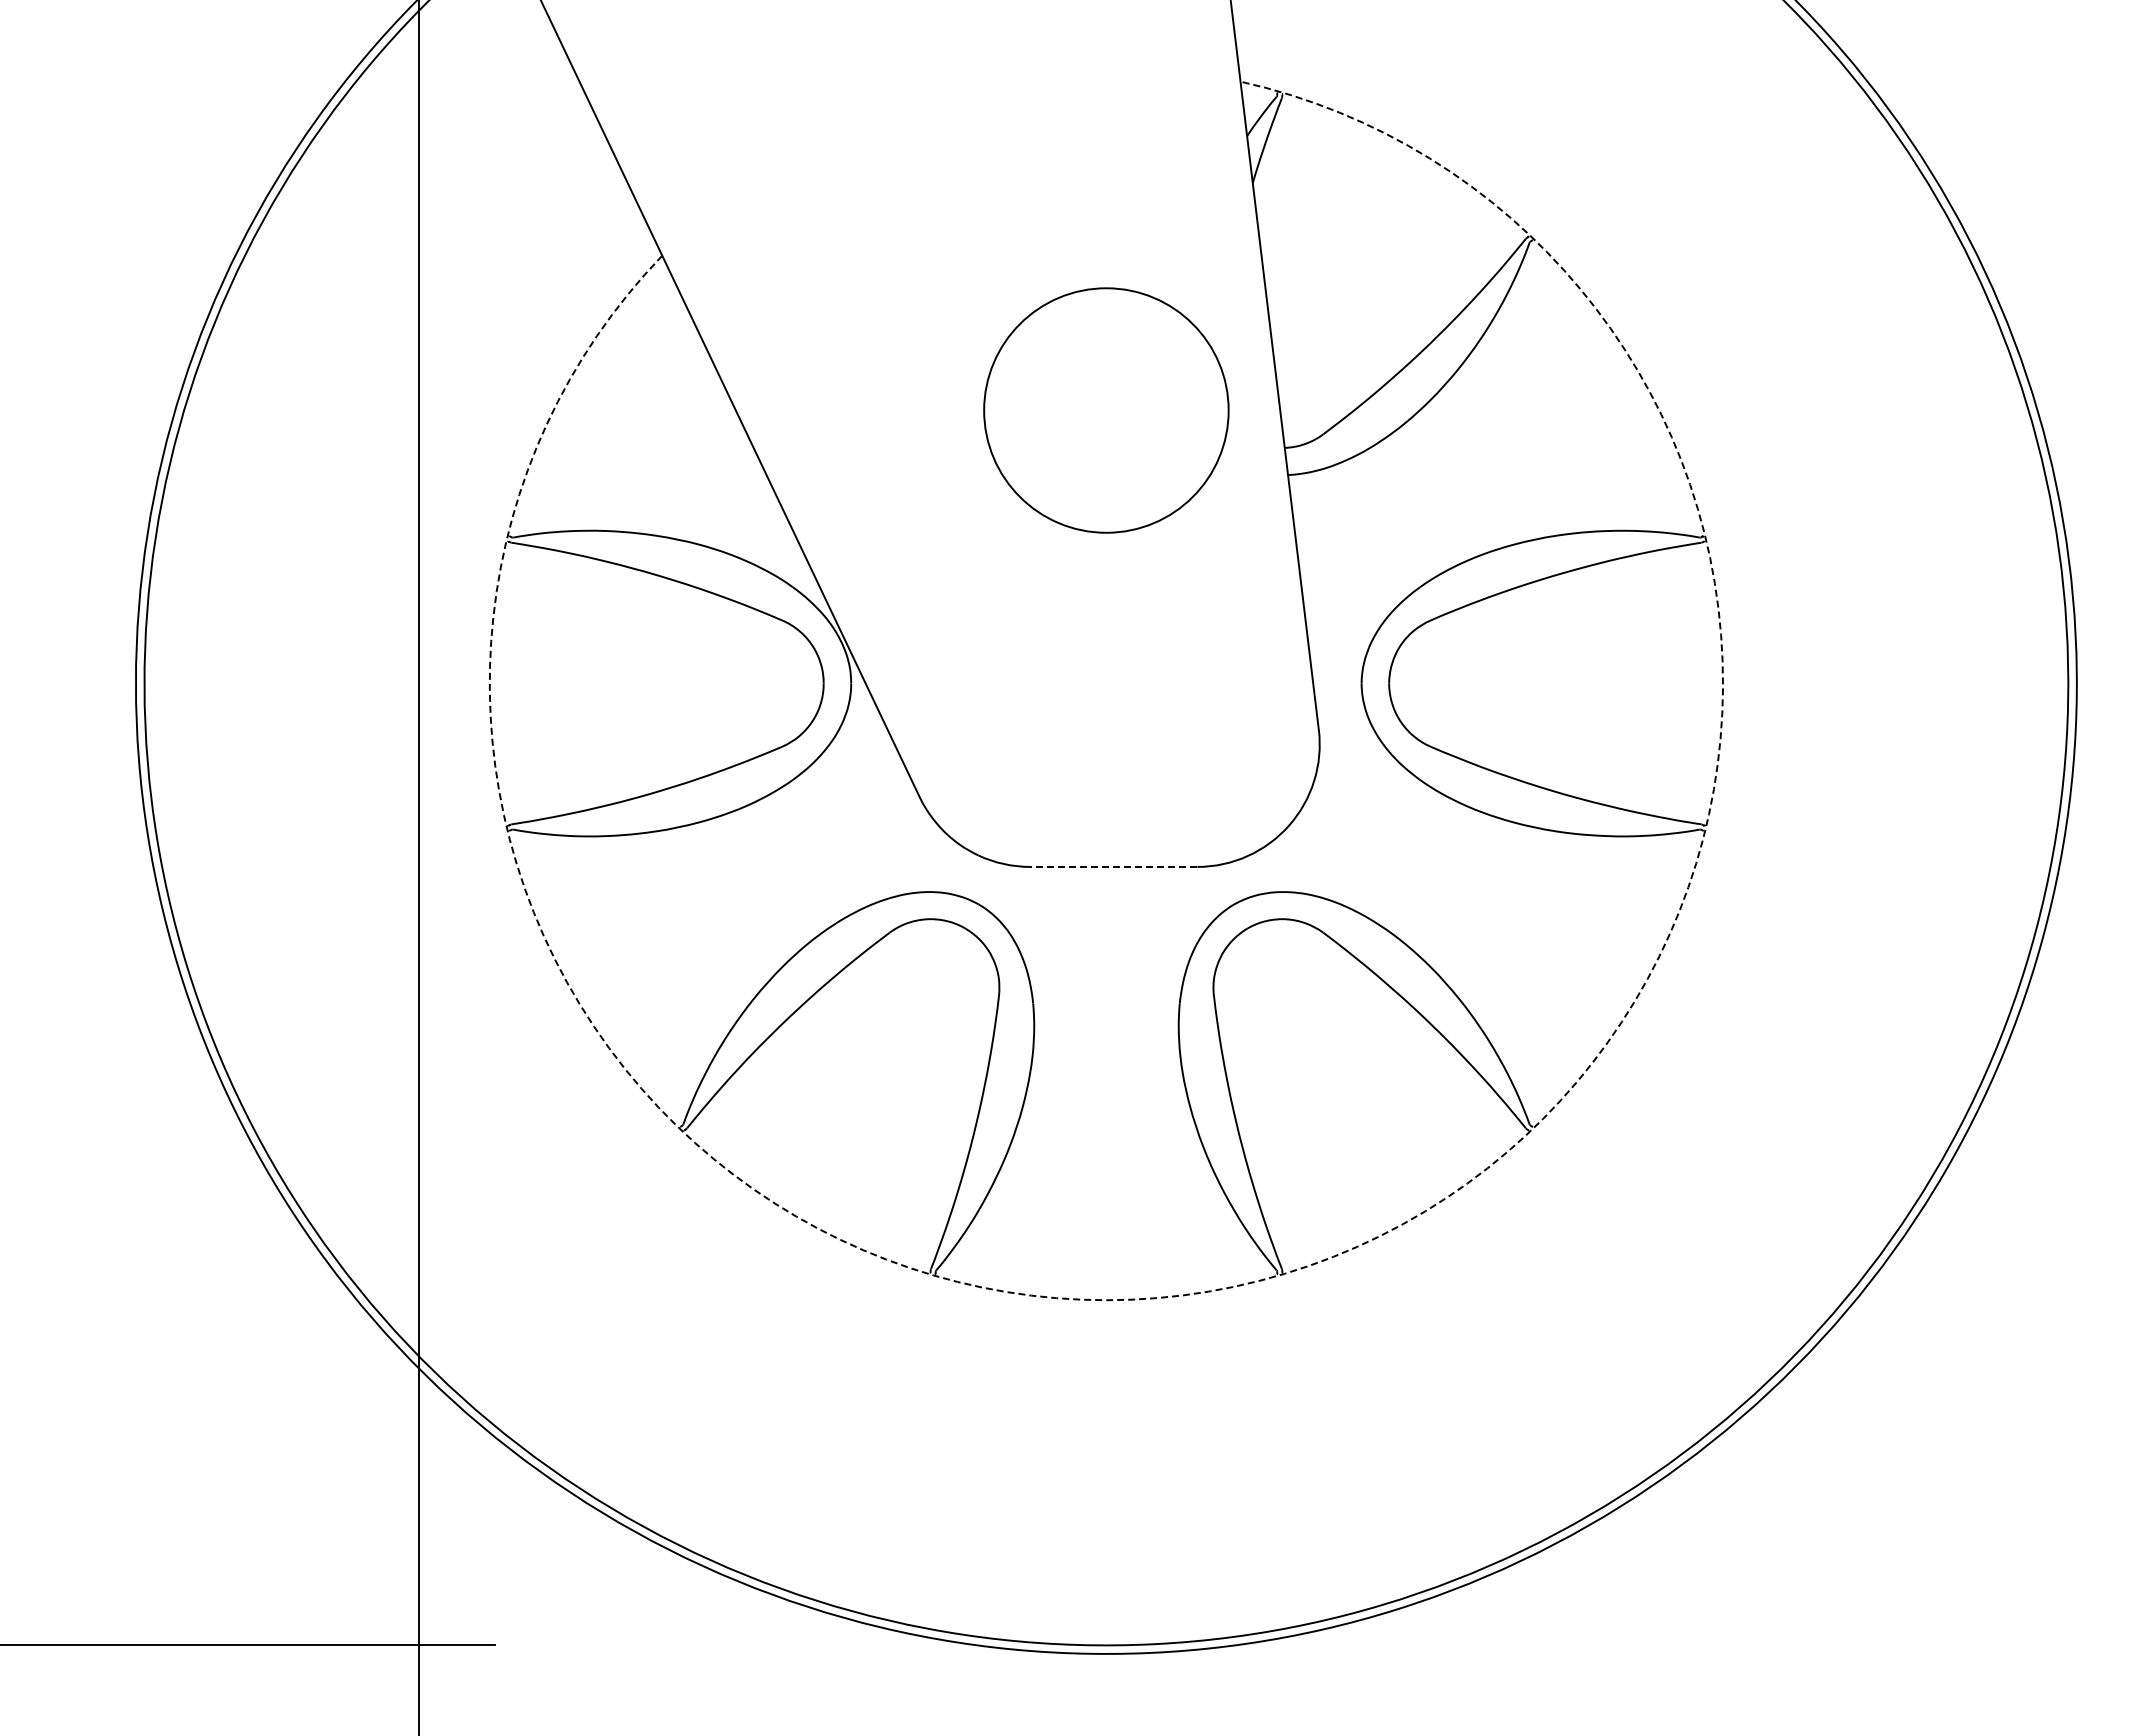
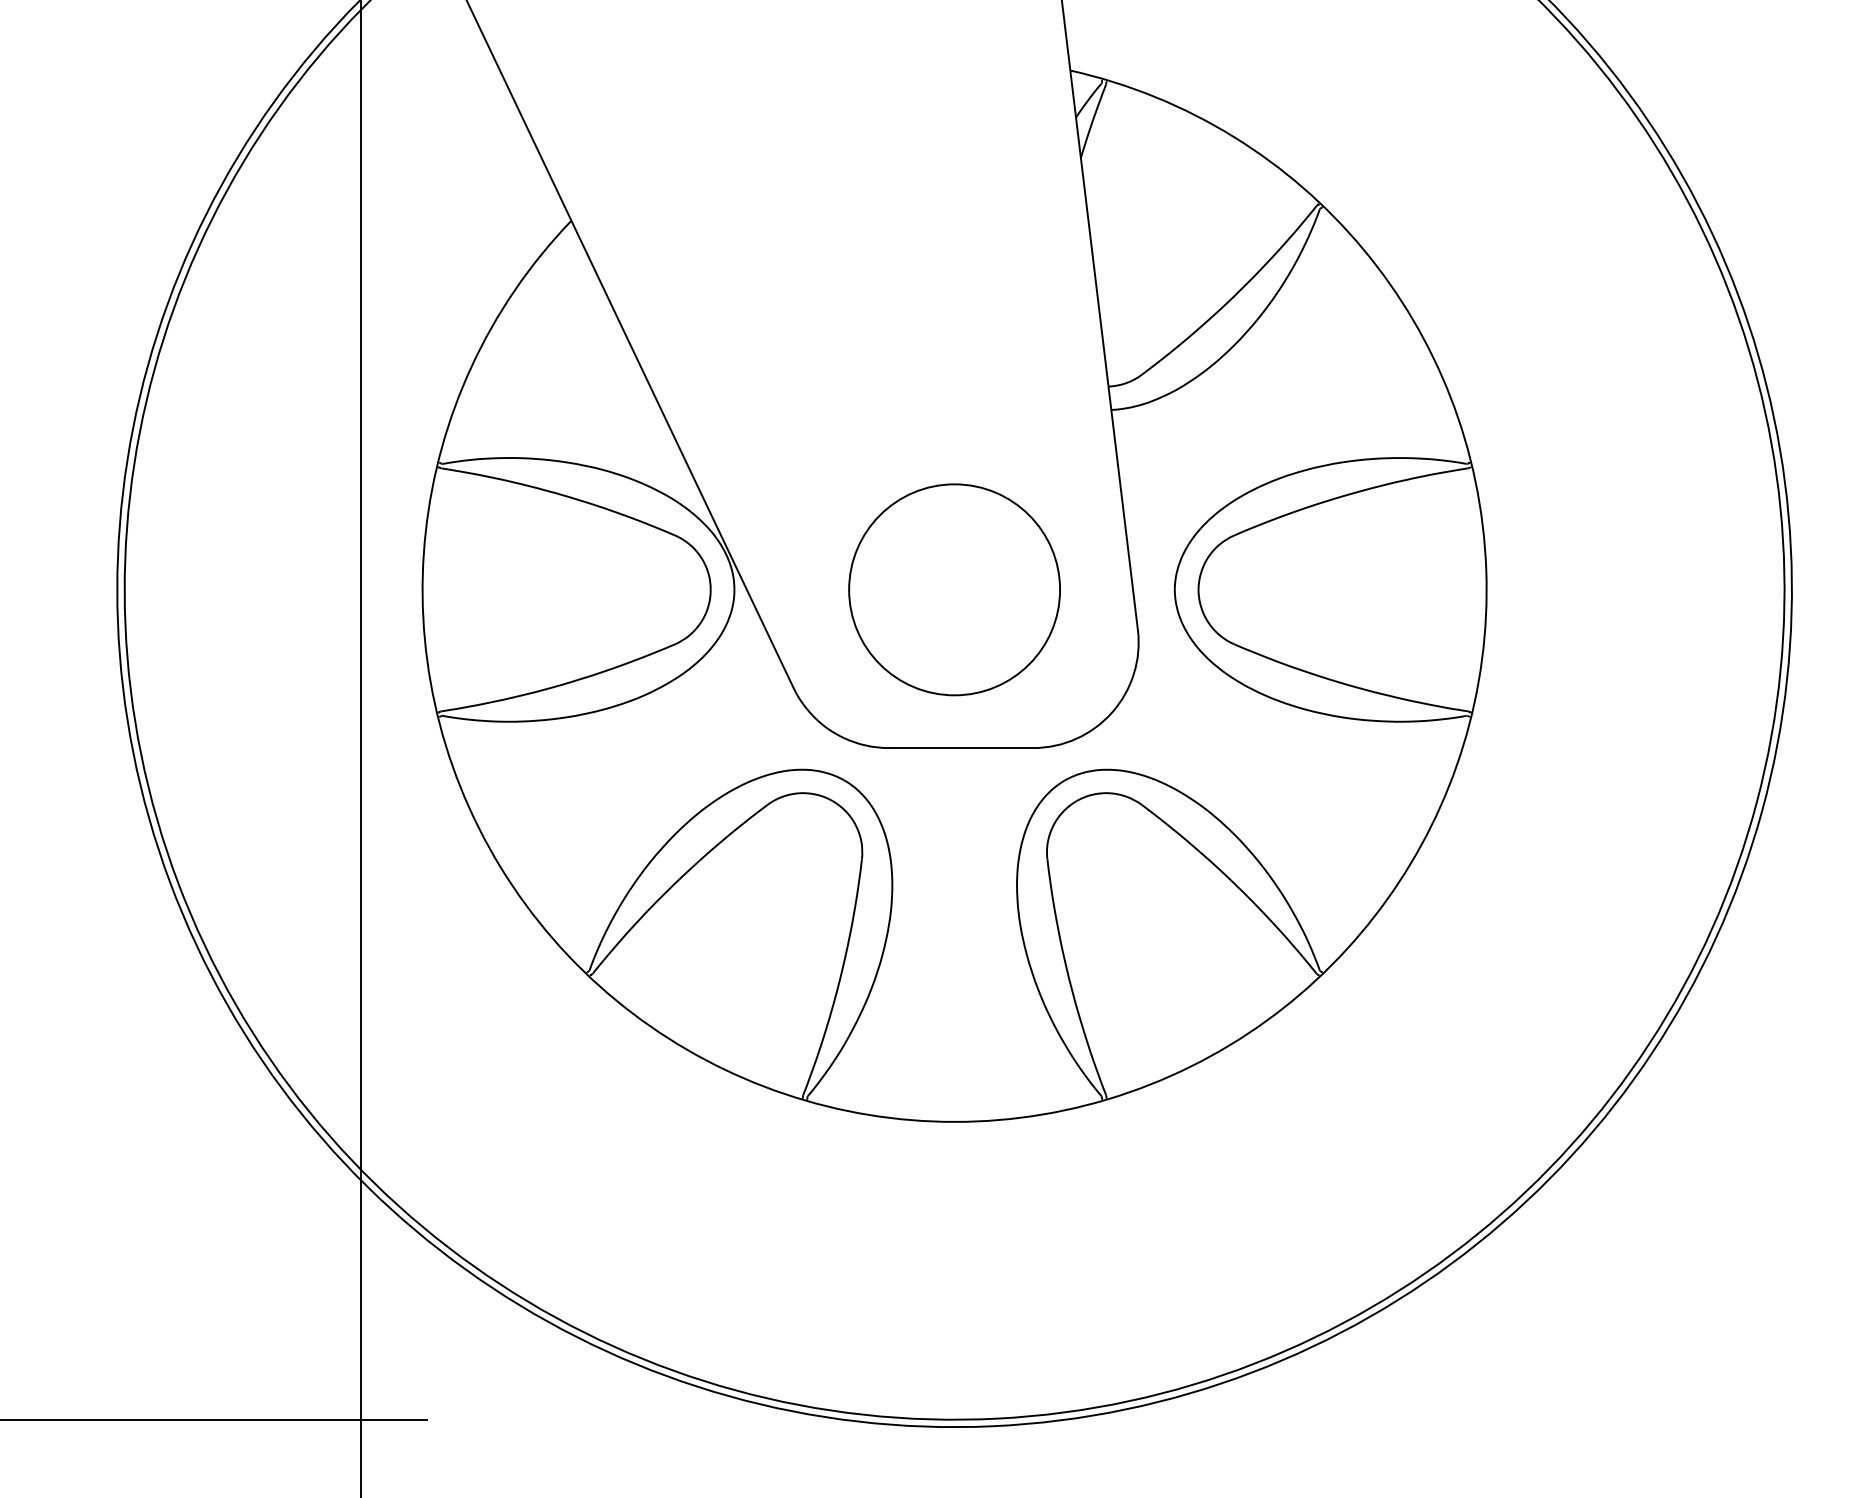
circle: (1106, 410) -> (954, 589), moved
line: (1113, 866) -> (960, 747), dashed -> solid
arc: (1284, 1273) -> (1108, 1098), dashed -> solid

